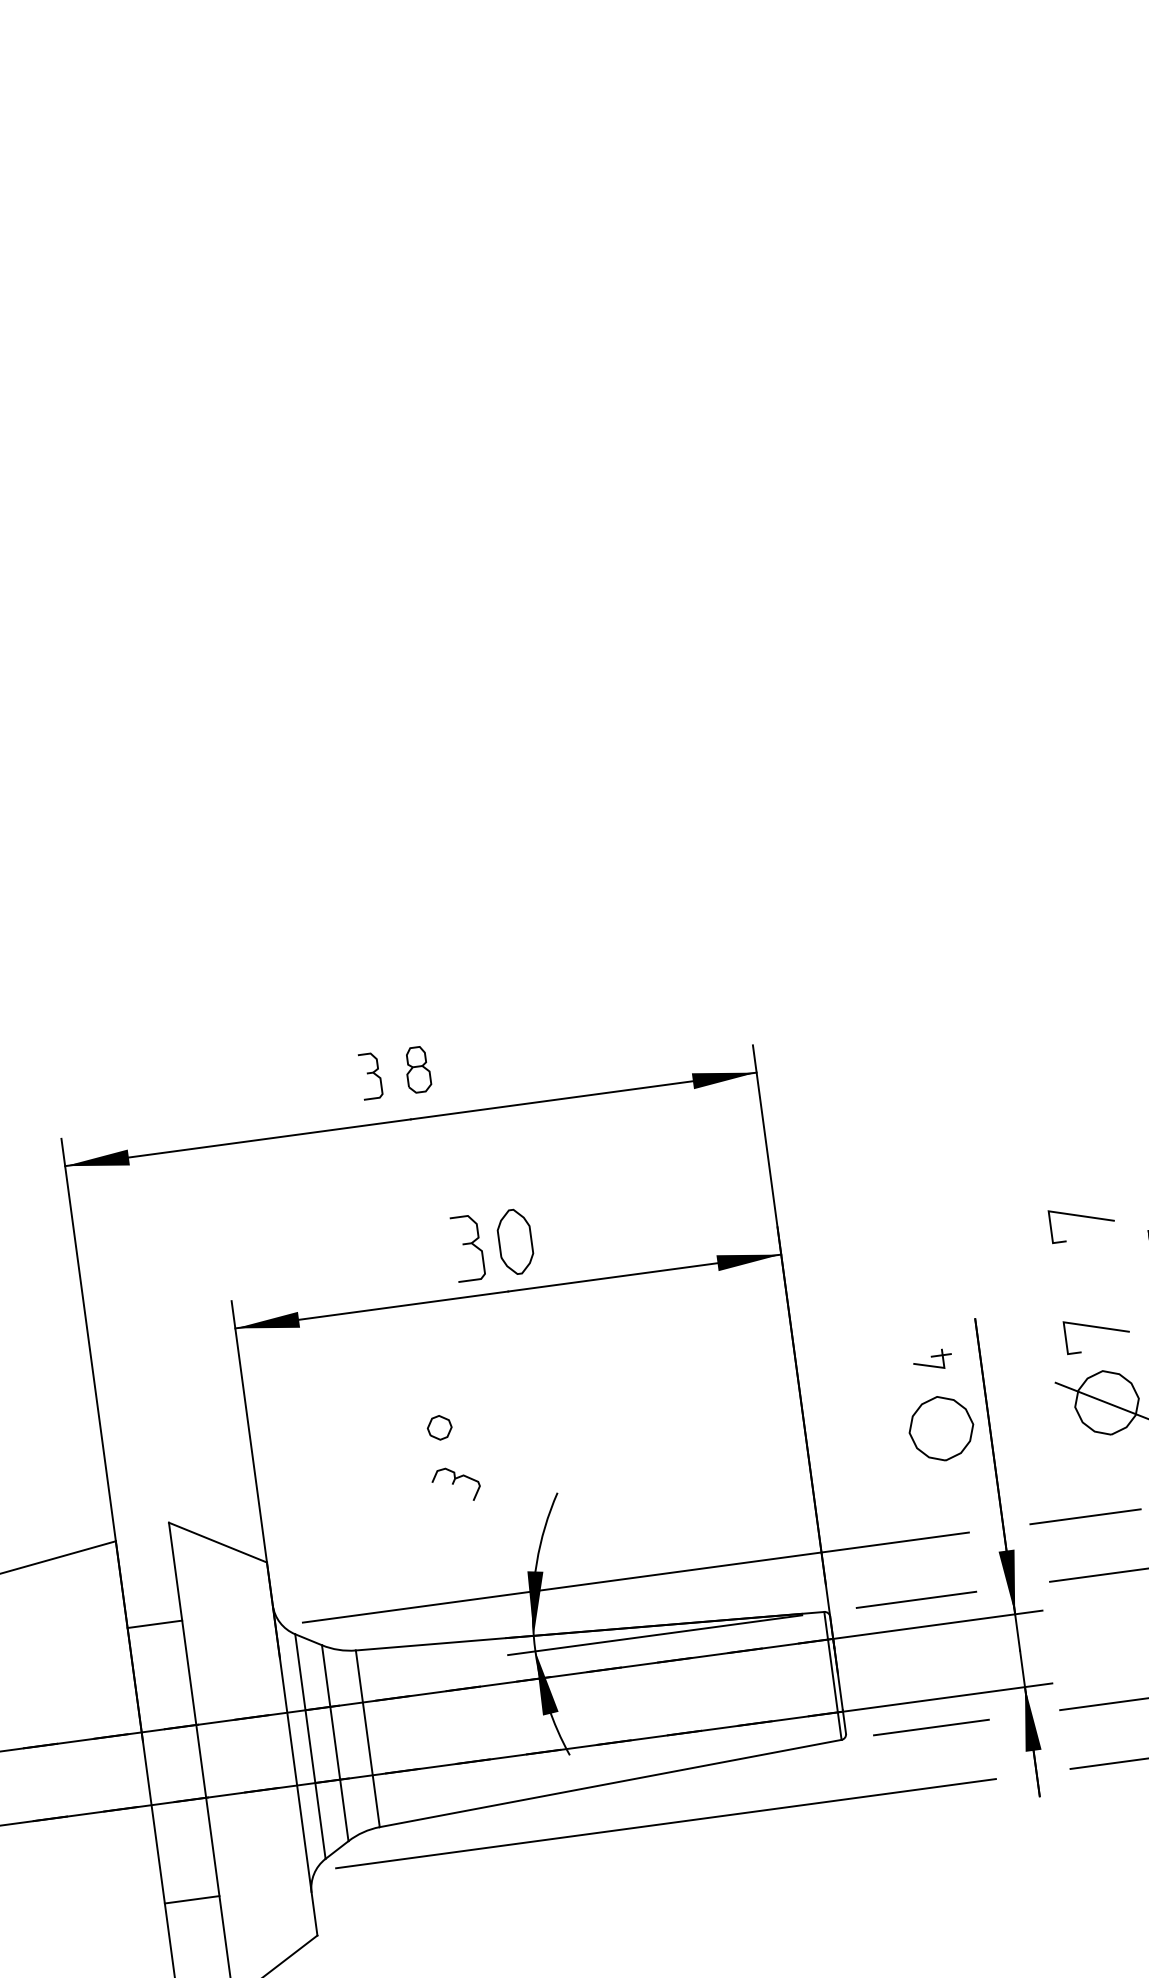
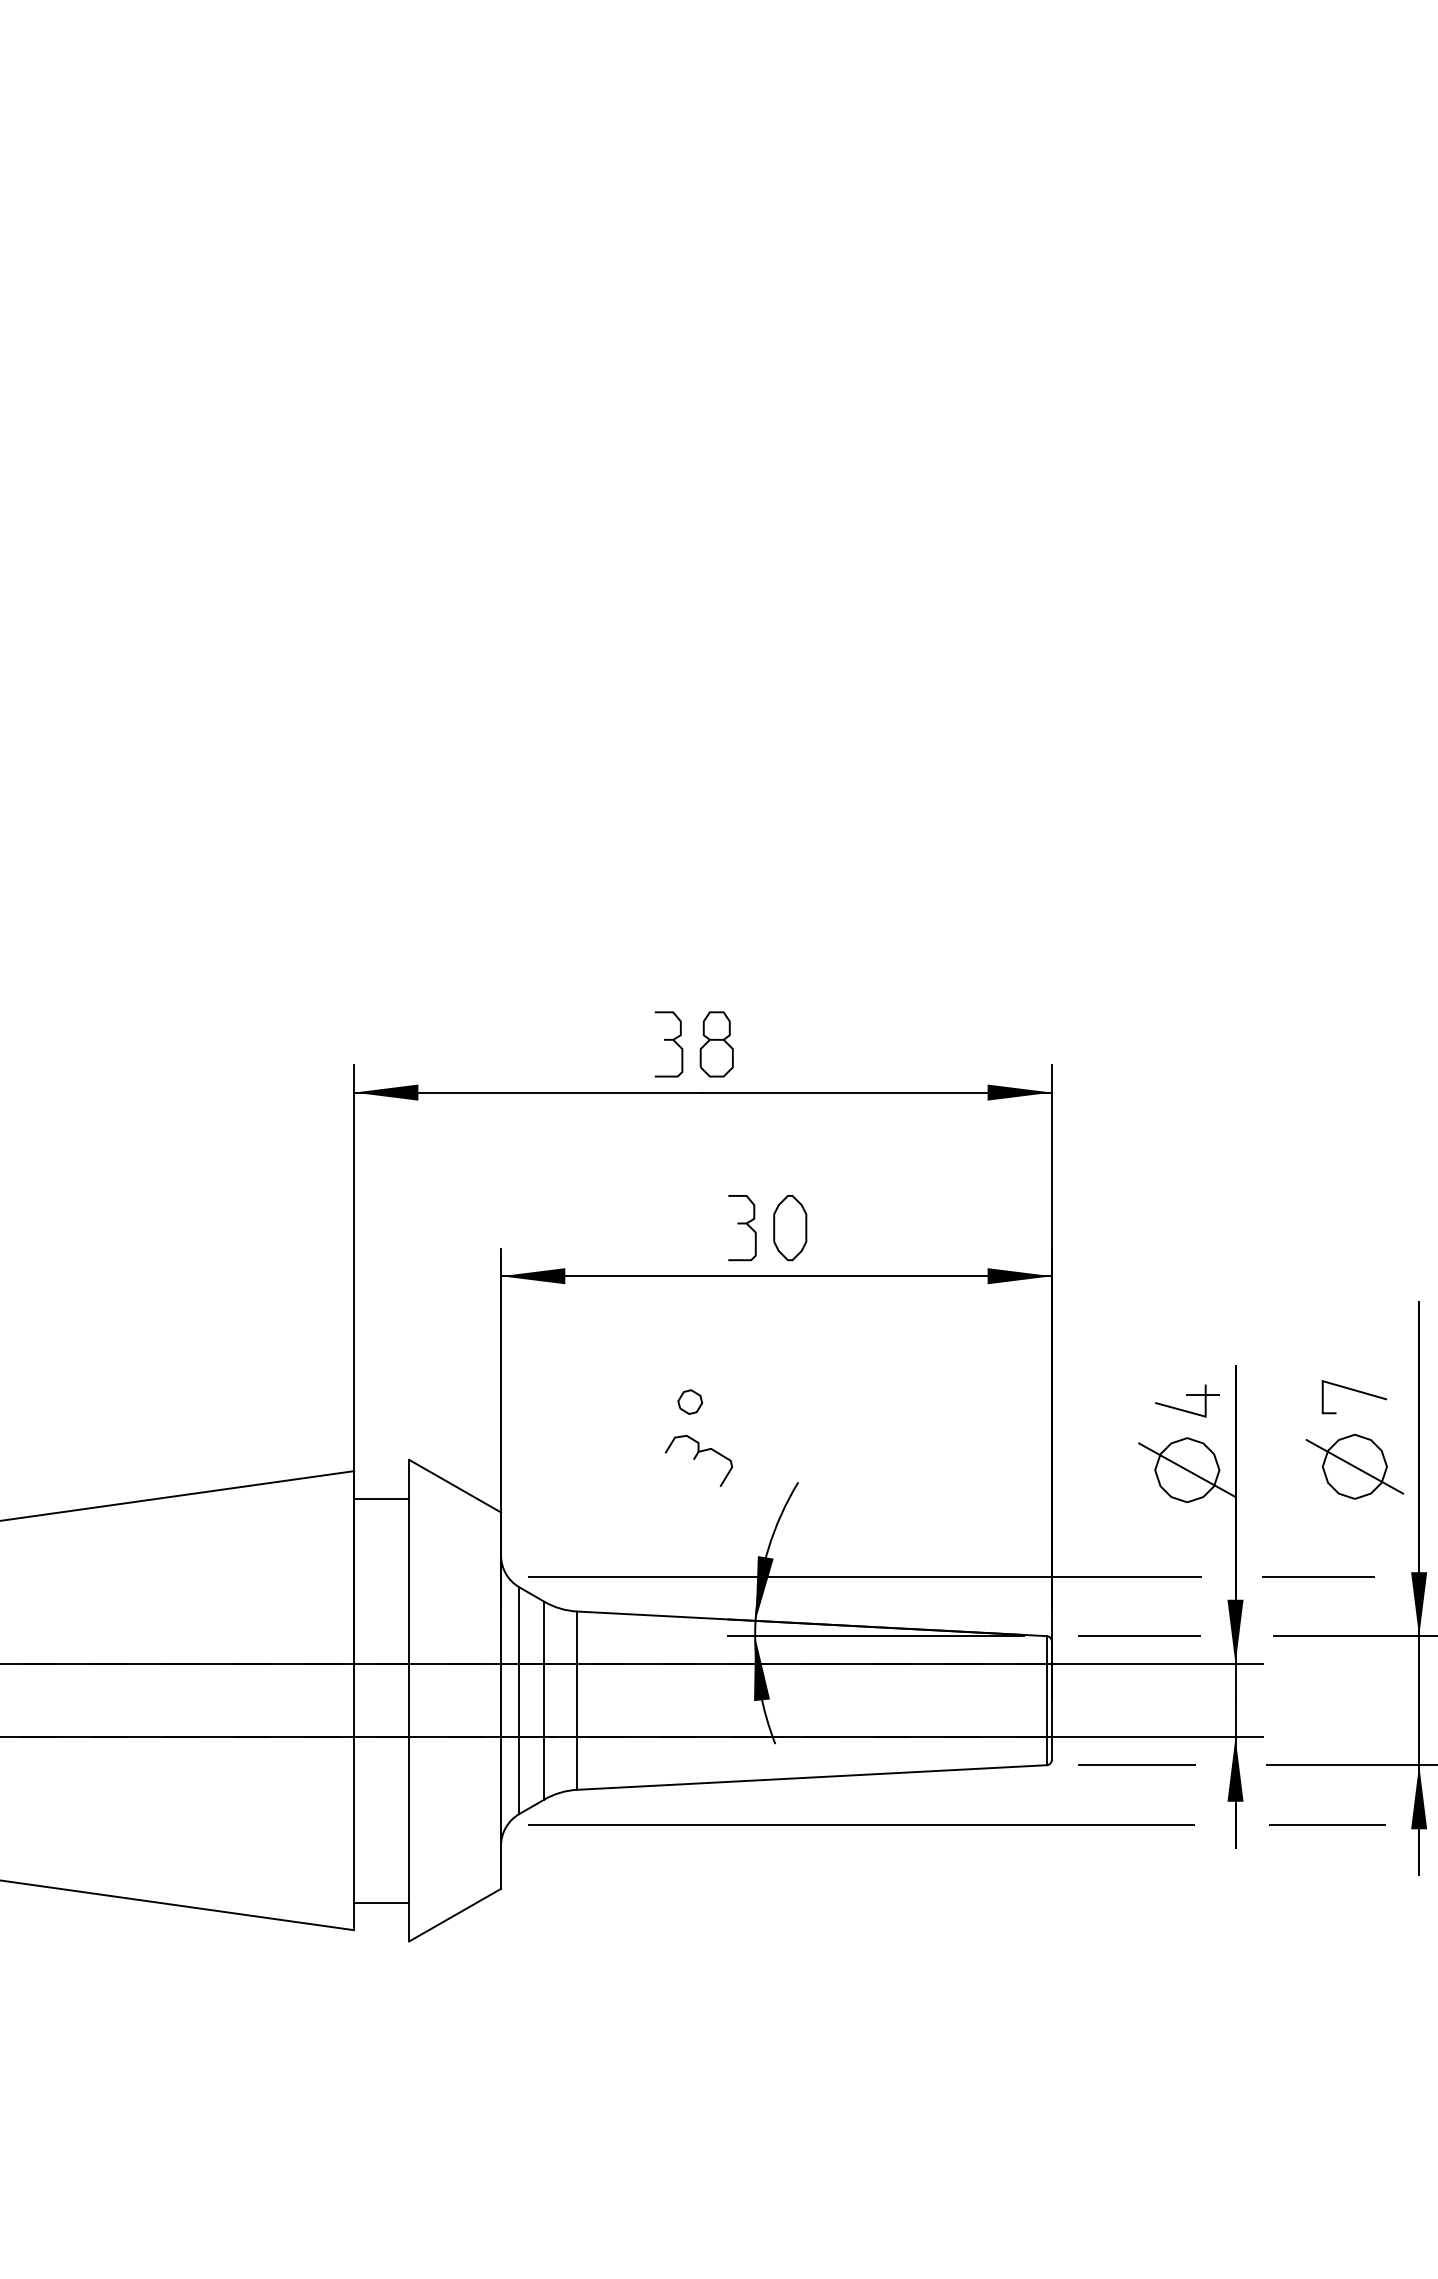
part: (417, 1069) -> (716, 1044), size x1.43
part: (370, 1076) -> (668, 1044), size x1.43
line: (1081, 1217) -> (1354, 1279), removed
part: (932, 1359) -> (1187, 1400), size x1.67
line: (941, 1428) -> (1187, 1470), added
part: (455, 1484) -> (698, 1460), size x1.43
line: (154, 1624) -> (381, 1498), moved
line: (191, 1899) -> (381, 1902), moved

